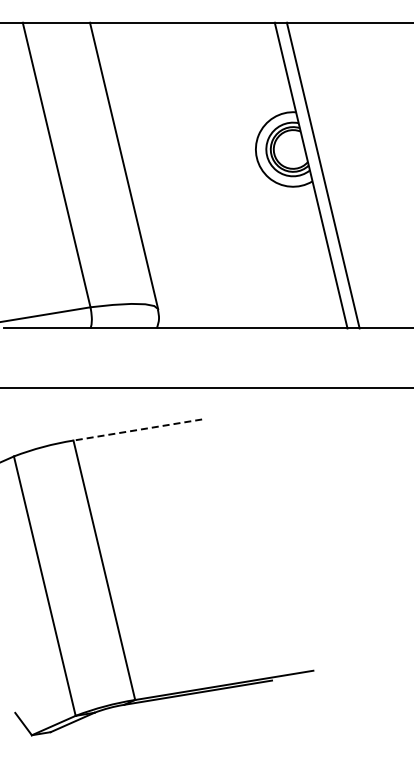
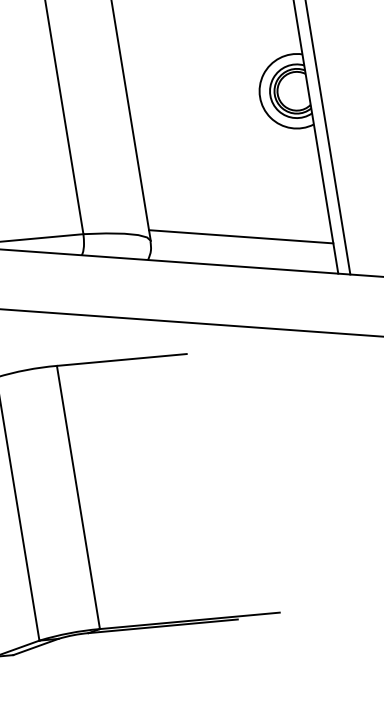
line: (247, 298) -> (240, 236), added
line: (137, 430) -> (121, 360), dashed -> solid

